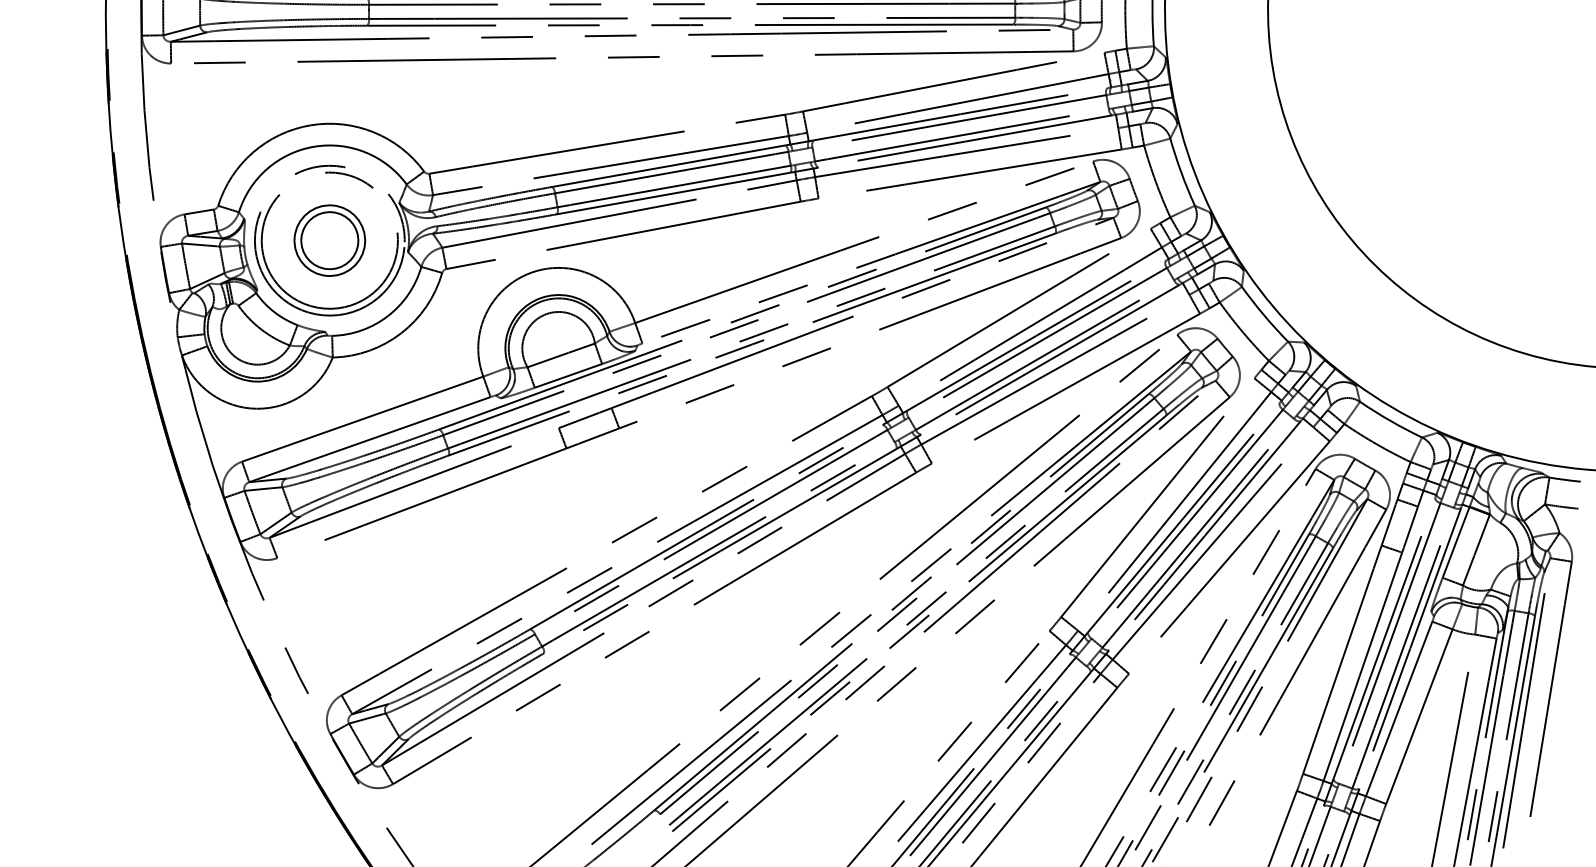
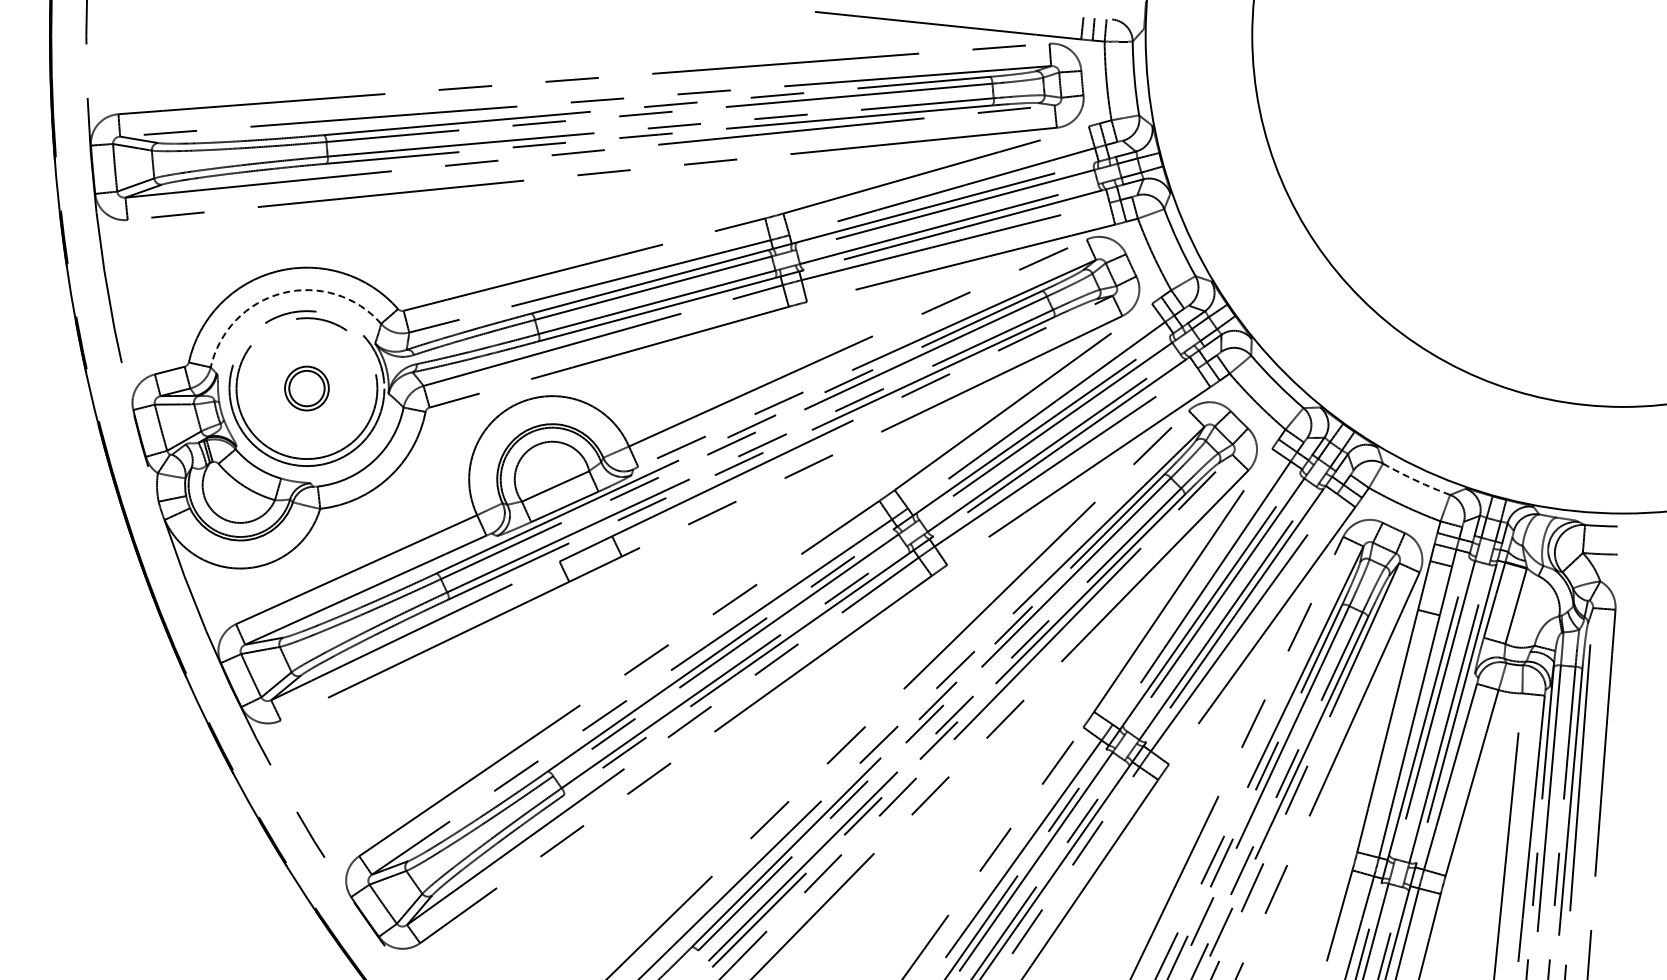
arc: (314, 147) -> (282, 293), solid -> dashed
part: (329, 240) -> (306, 388), size x0.6
arc: (1389, 420) -> (1415, 480), solid -> dashed

